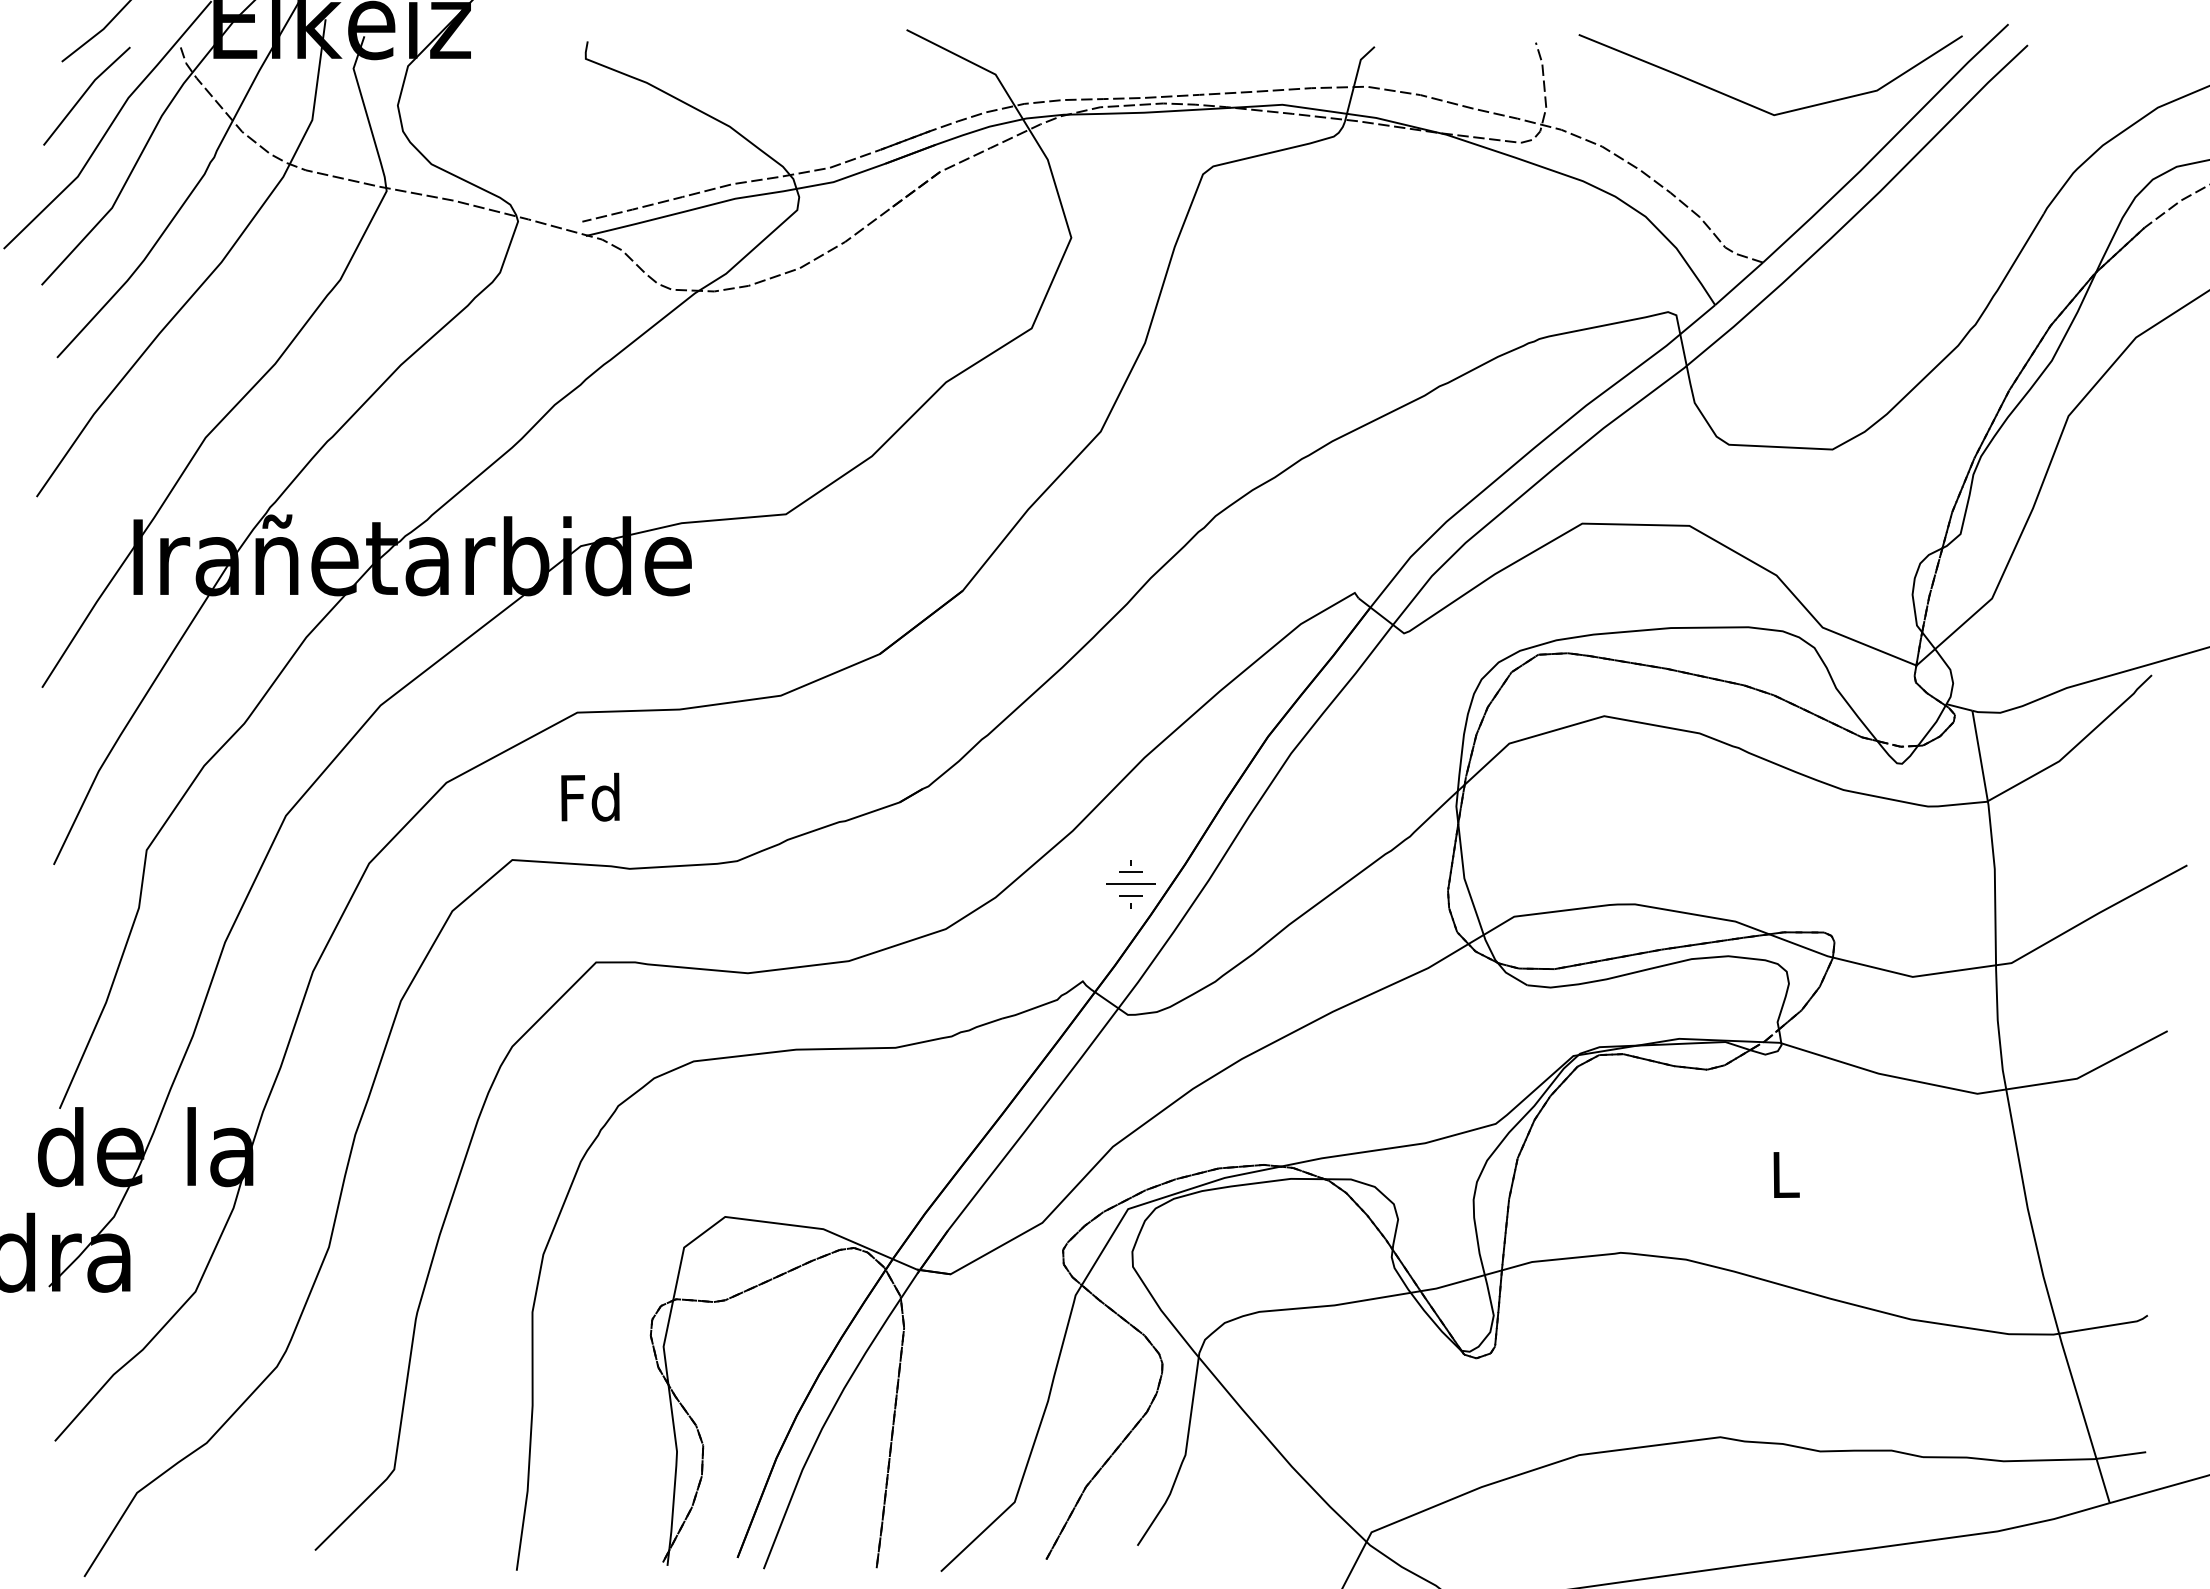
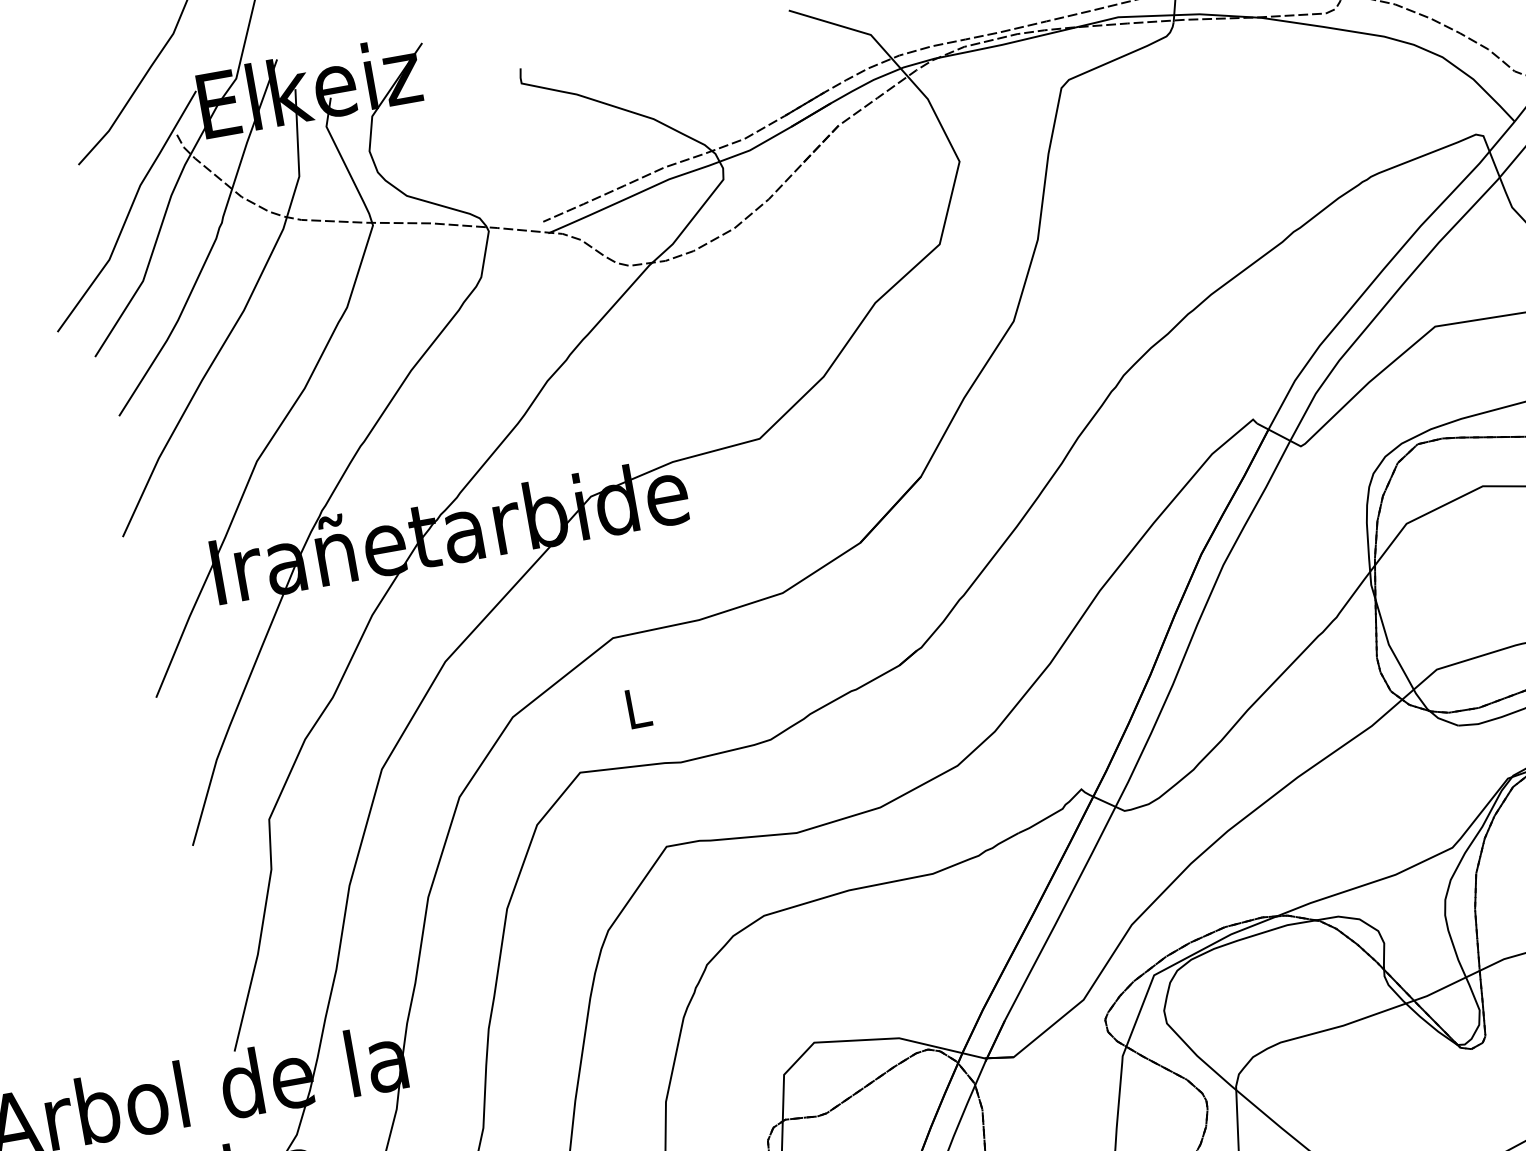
line: (84, 95) -> (102, 190), removed
text: (590, 796) -> (636, 707), Fd -> L
part: (1130, 884) -> (1107, 700), removed

